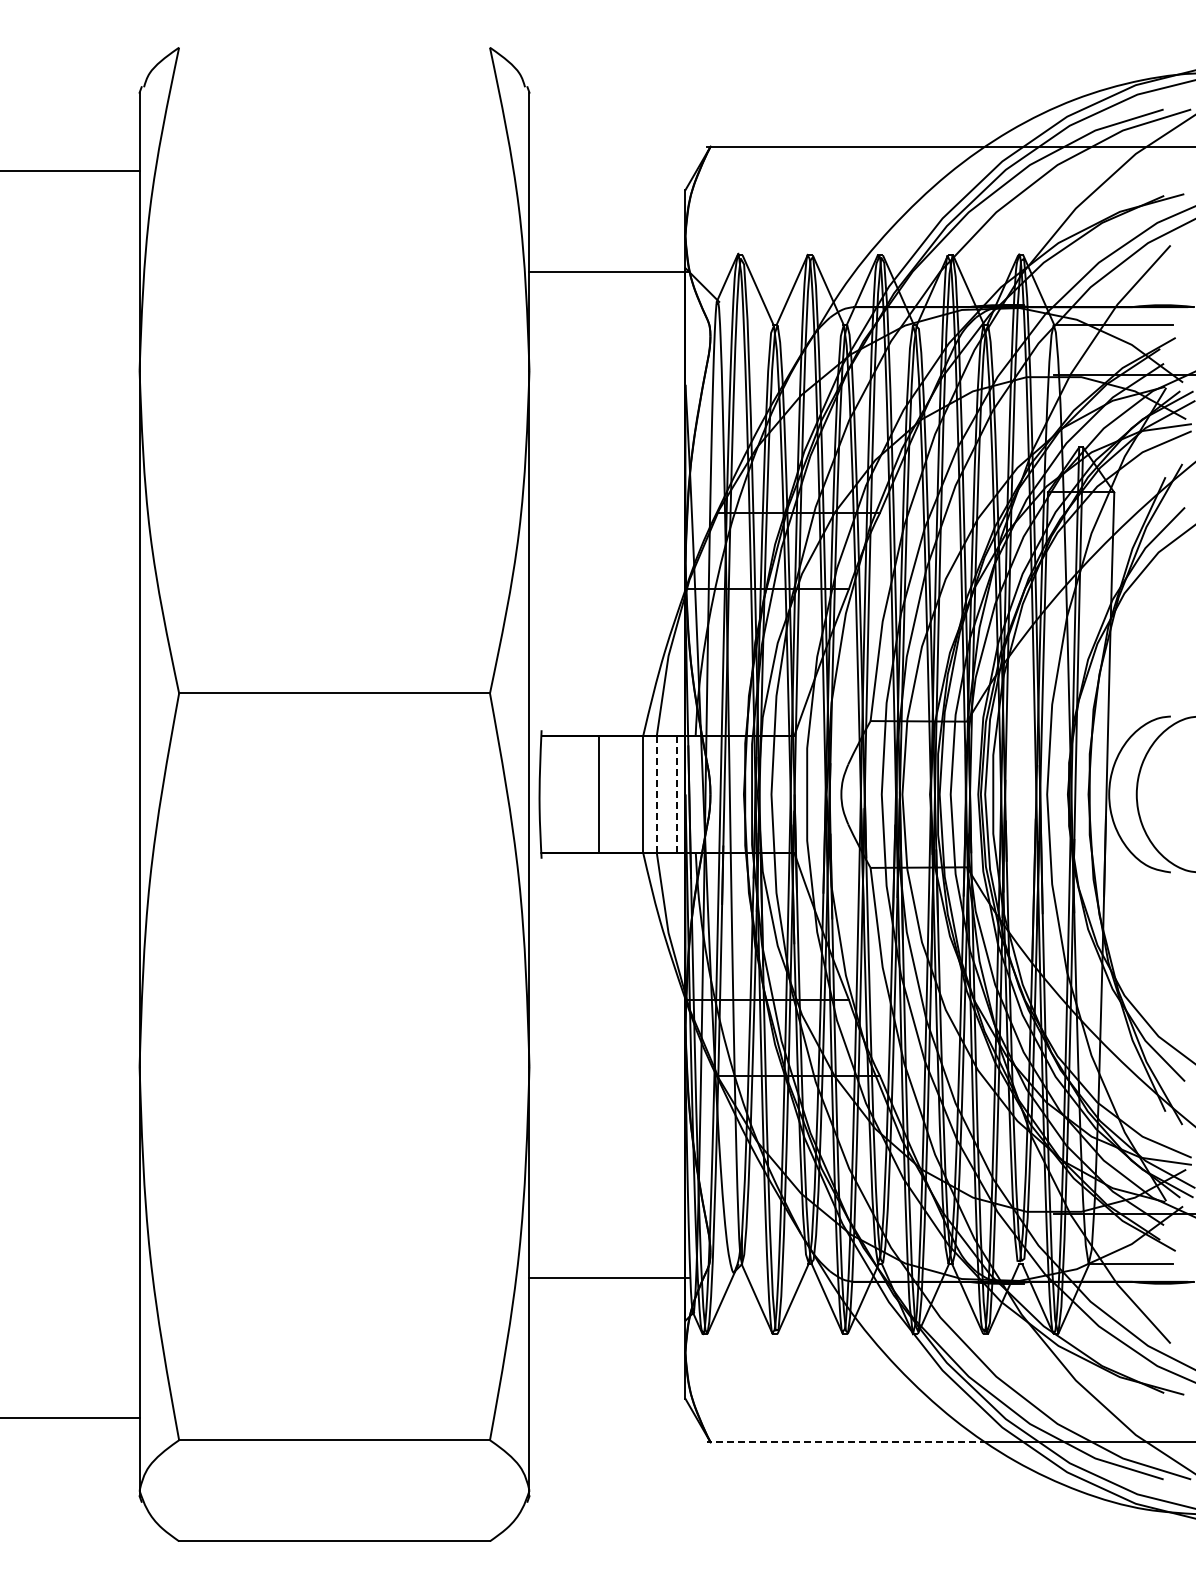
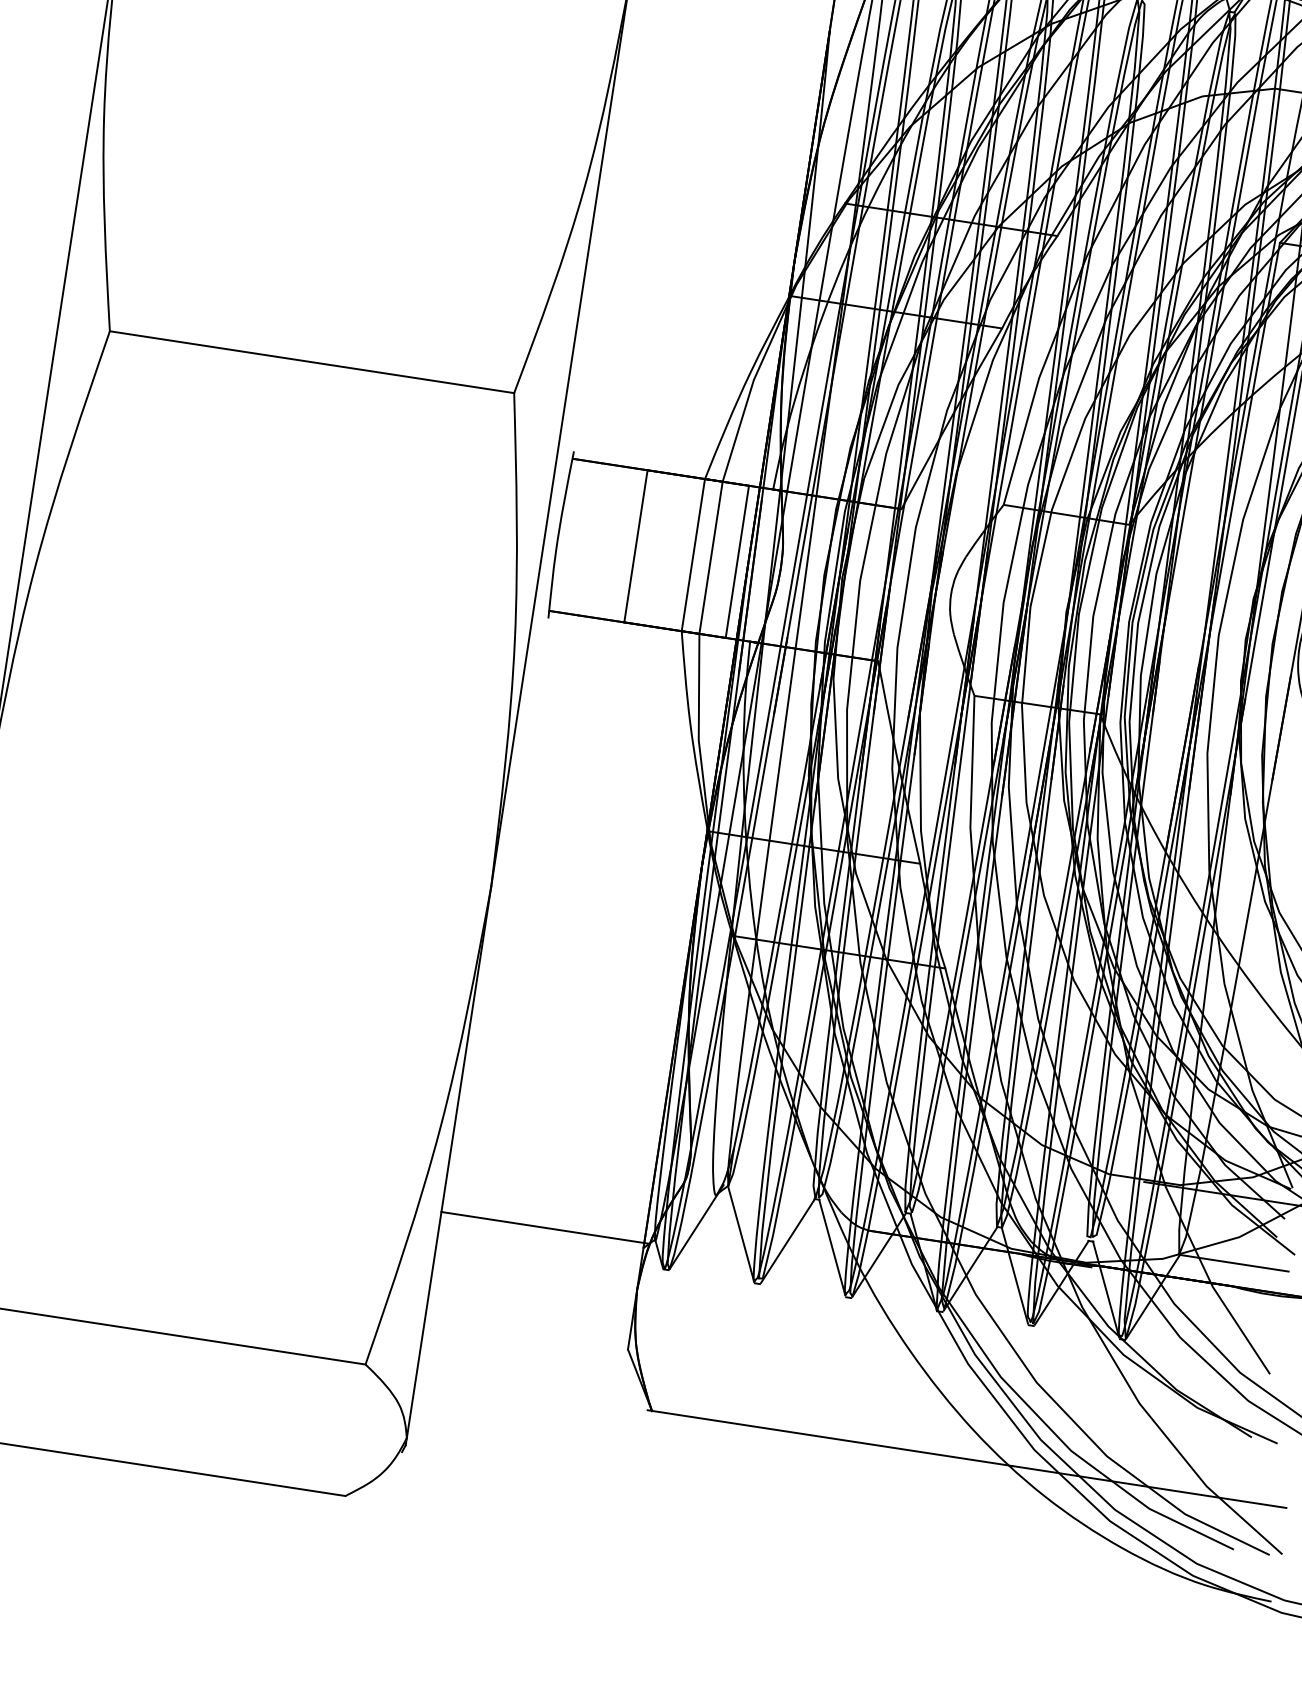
line: (656, 794) -> (710, 557), dashed -> solid
line: (677, 795) -> (737, 563), dashed -> solid
line: (609, 1277) -> (545, 1227), moved
line: (846, 1442) -> (828, 1438), dashed -> solid

